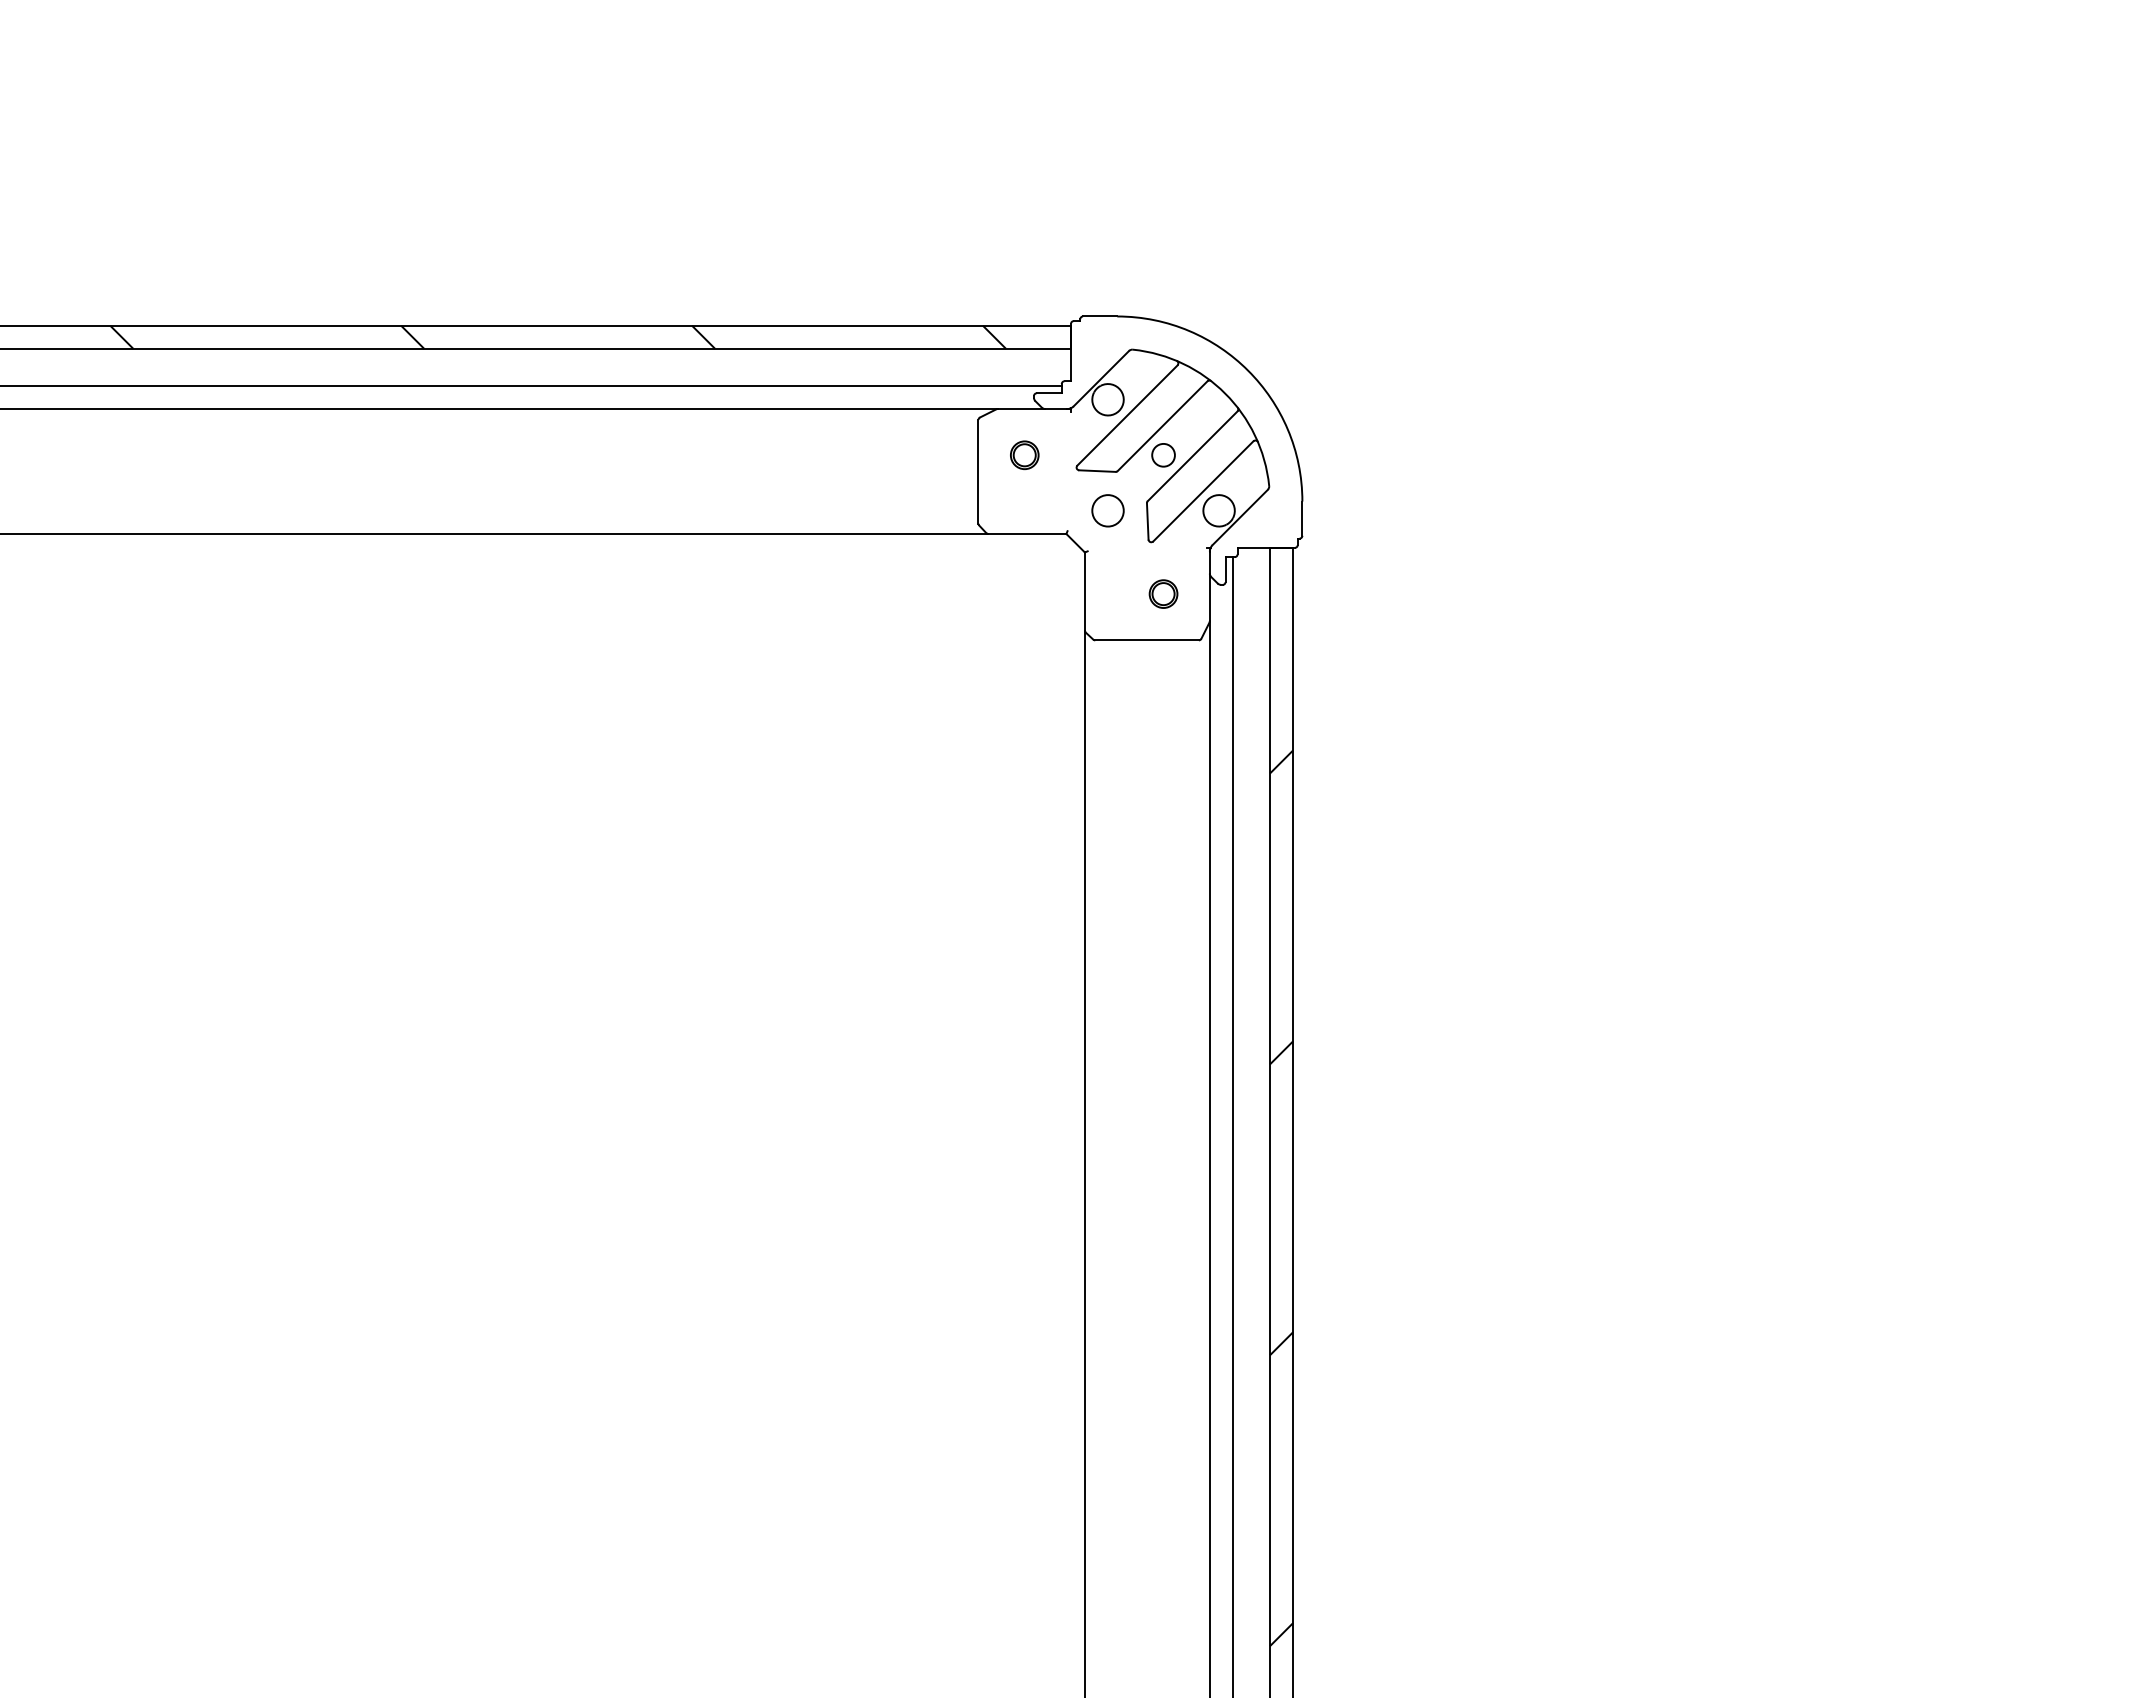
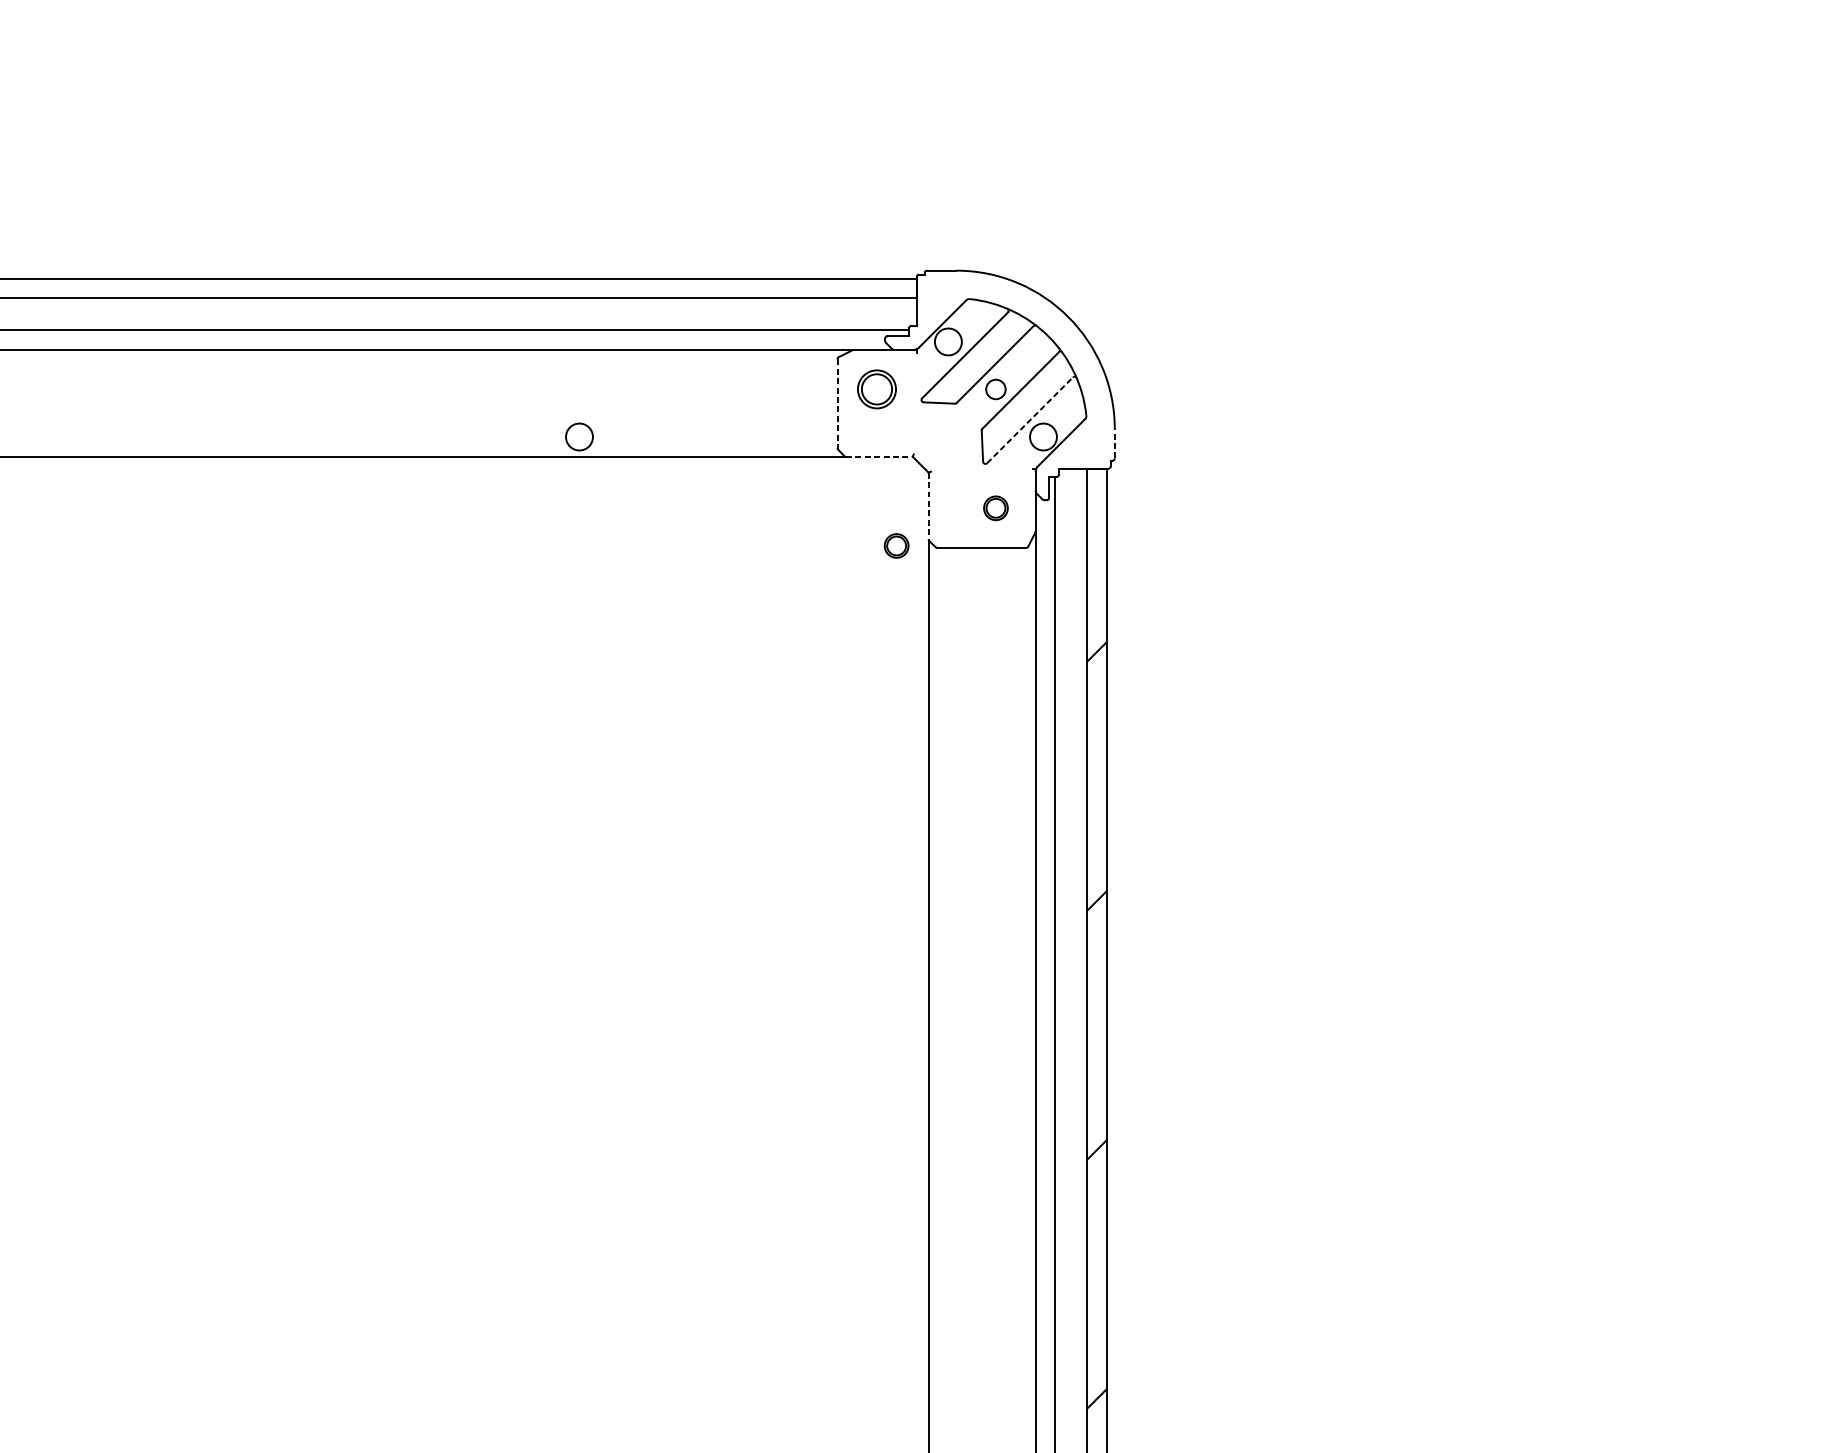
hatch: (558, 336) -> (478, 287), removed
part: (1024, 455) -> (876, 389), size x1.6
line: (978, 471) -> (837, 403), solid -> dashed
line: (1203, 491) -> (1030, 420), solid -> dashed
circle: (1107, 510) -> (579, 436), moved
line: (1302, 518) -> (1114, 443), solid -> dashed
line: (1027, 533) -> (879, 456), solid -> dashed
line: (1084, 592) -> (928, 506), solid -> dashed
part: (1047, 637) -> (896, 545), added

